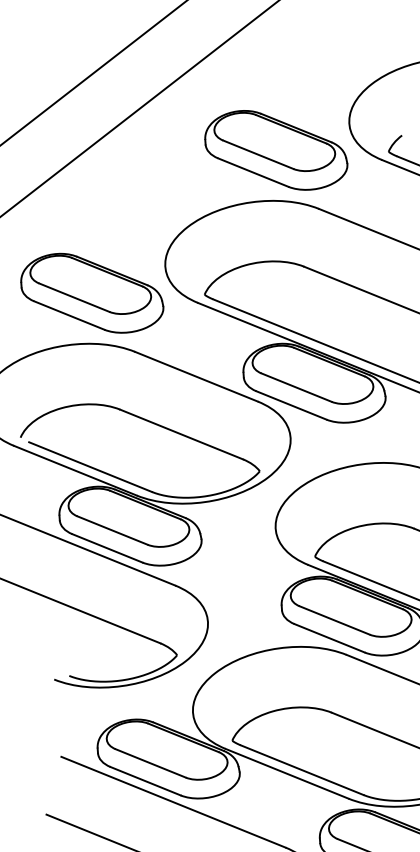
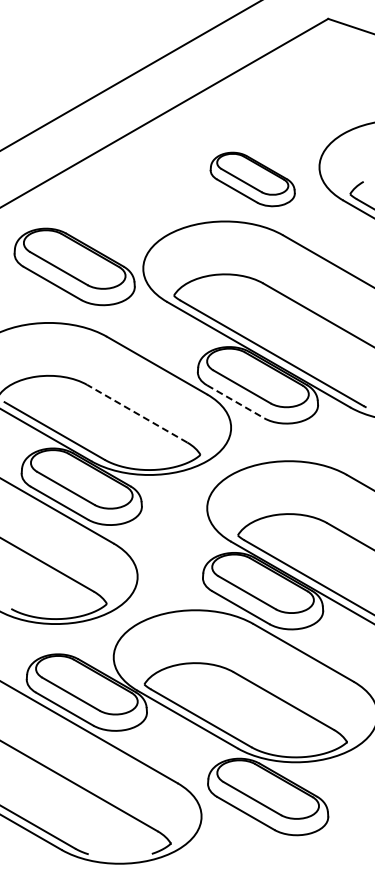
part: (275, 150) -> (252, 179), size x0.7
part: (91, 292) -> (74, 266), moved
line: (292, 406) -> (236, 402), solid -> dashed
line: (181, 434) -> (137, 413), solid -> dashed

